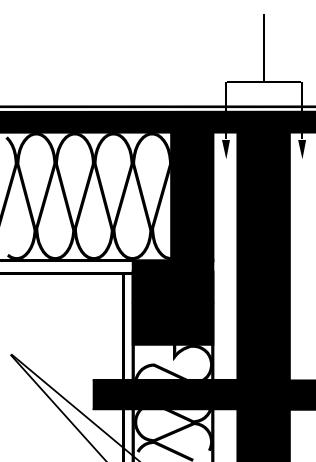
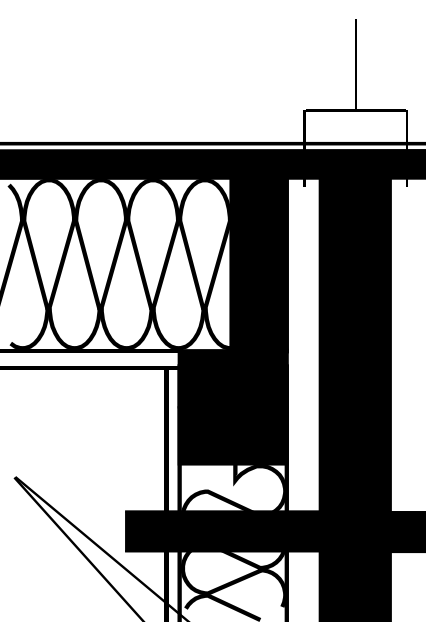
fill: (225, 149) -> (304, 201), removed
fill: (301, 149) -> (406, 201), removed

